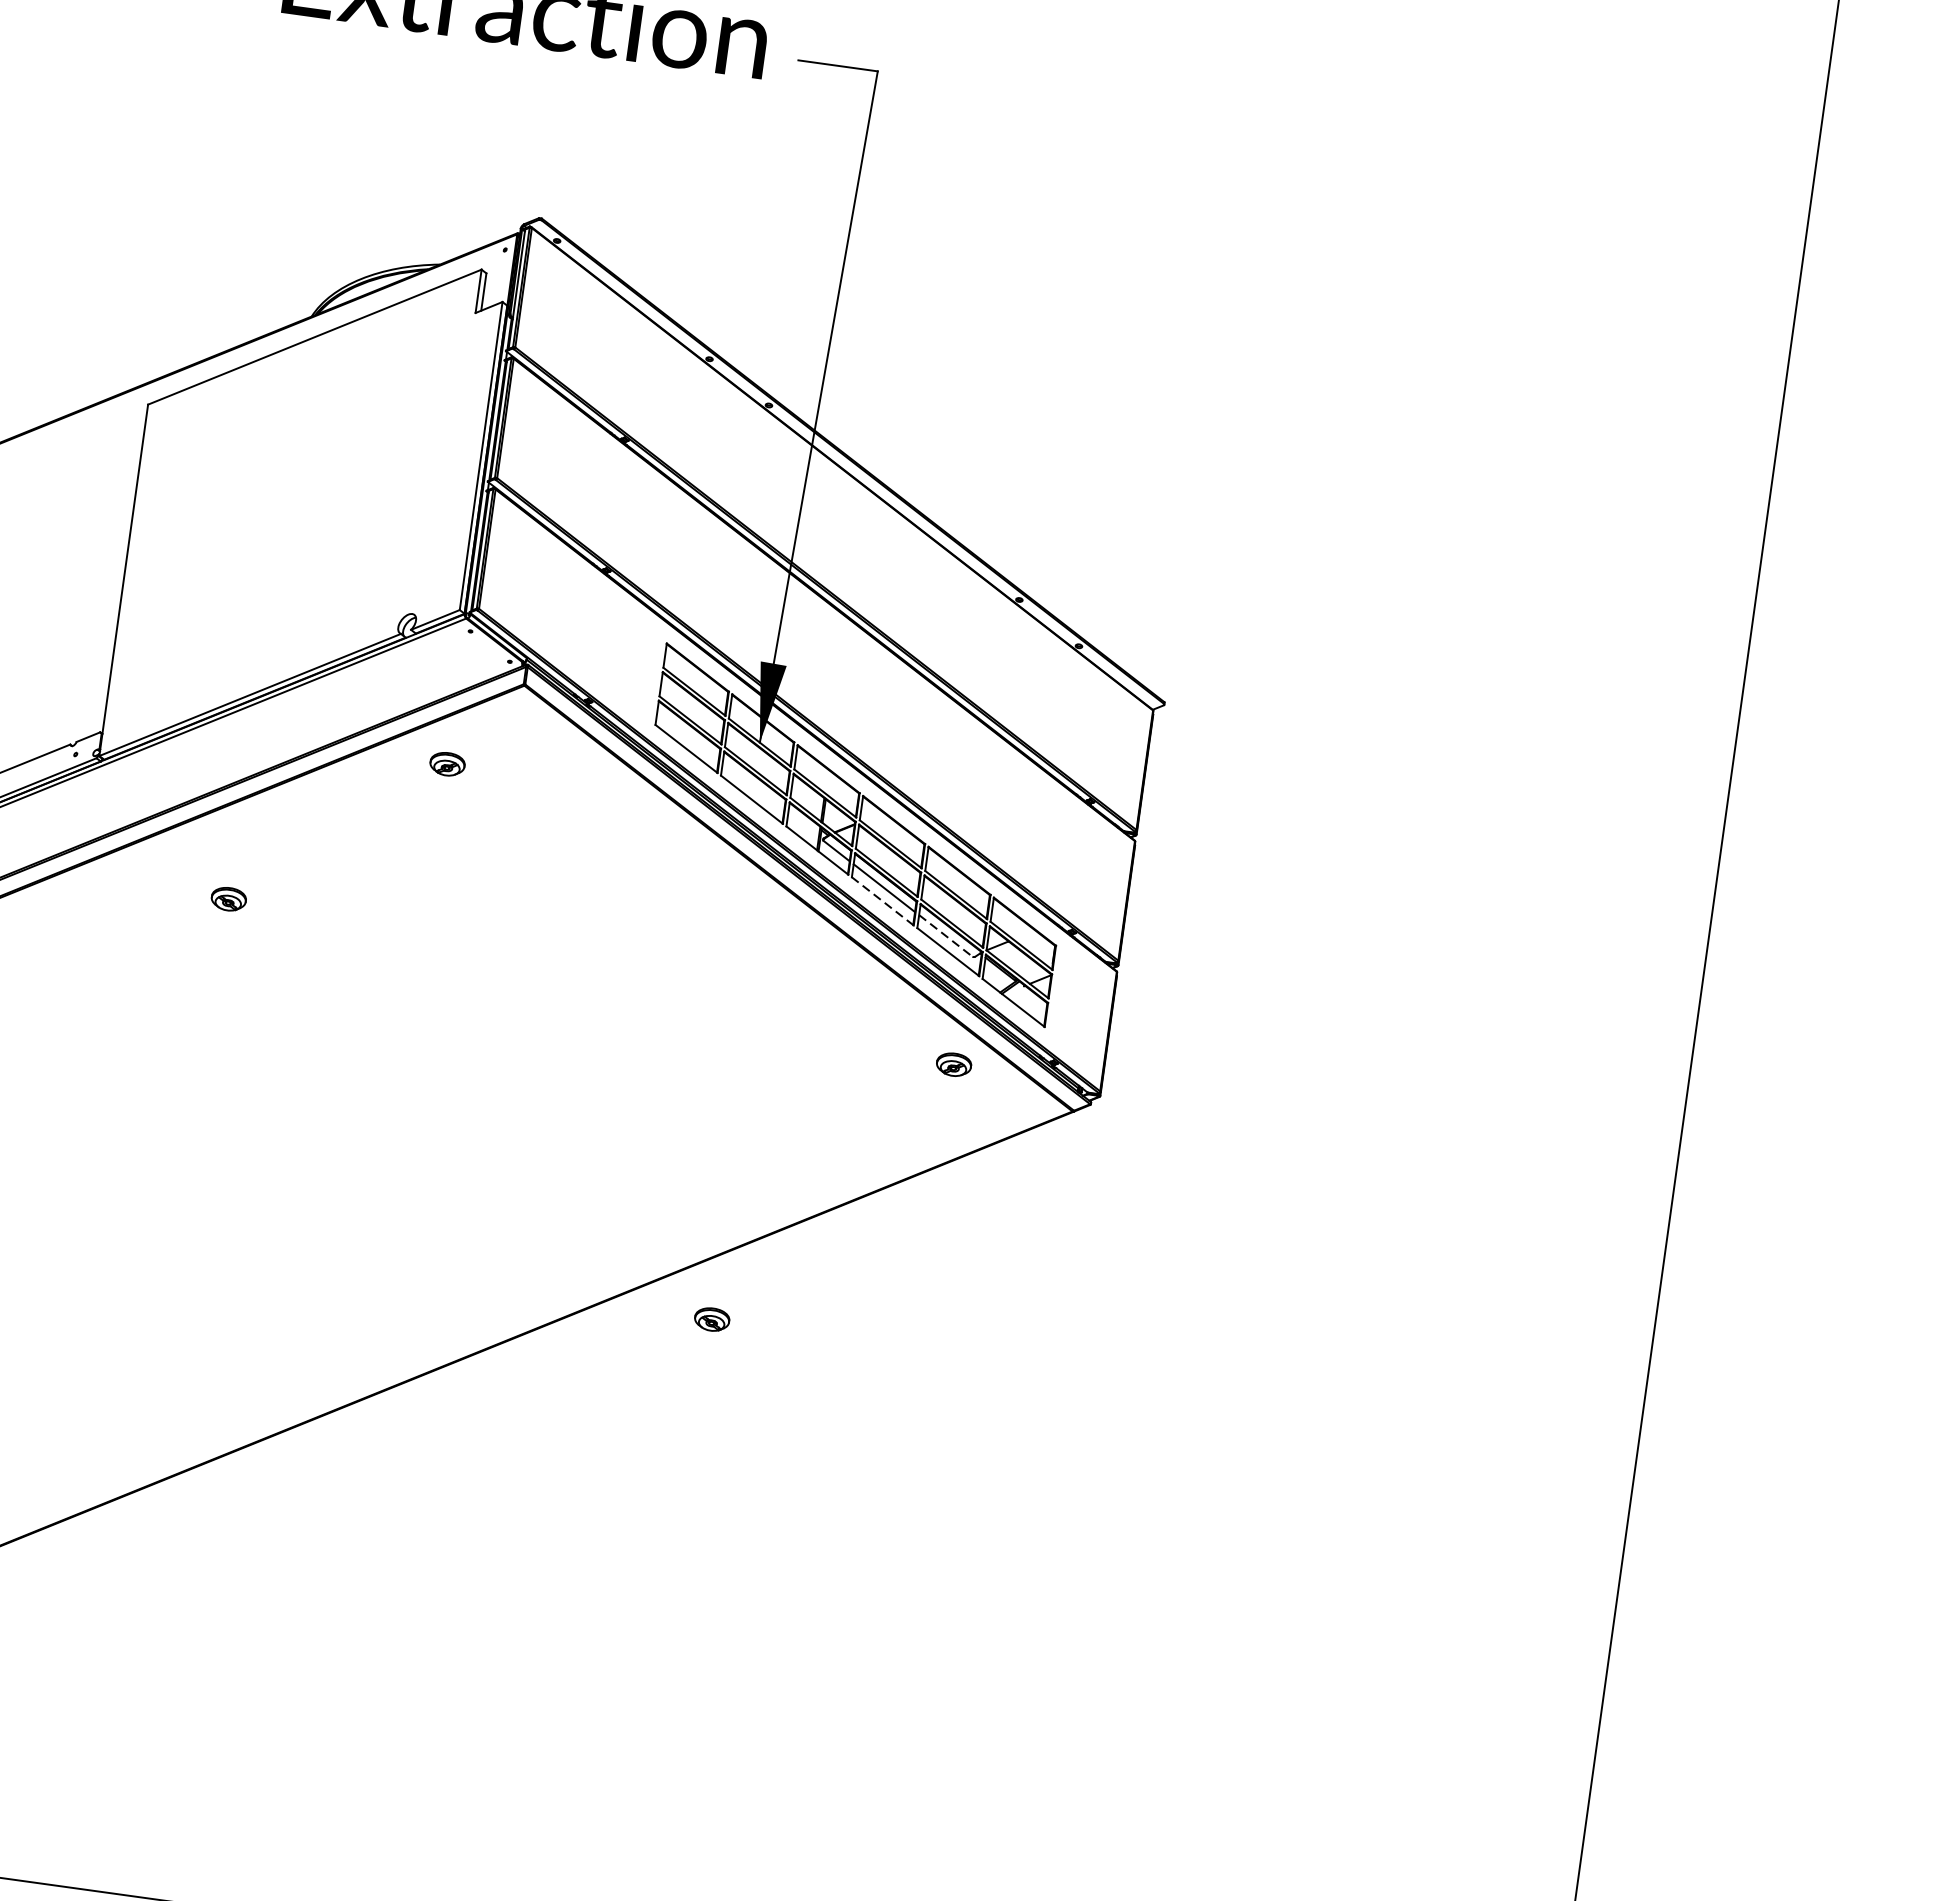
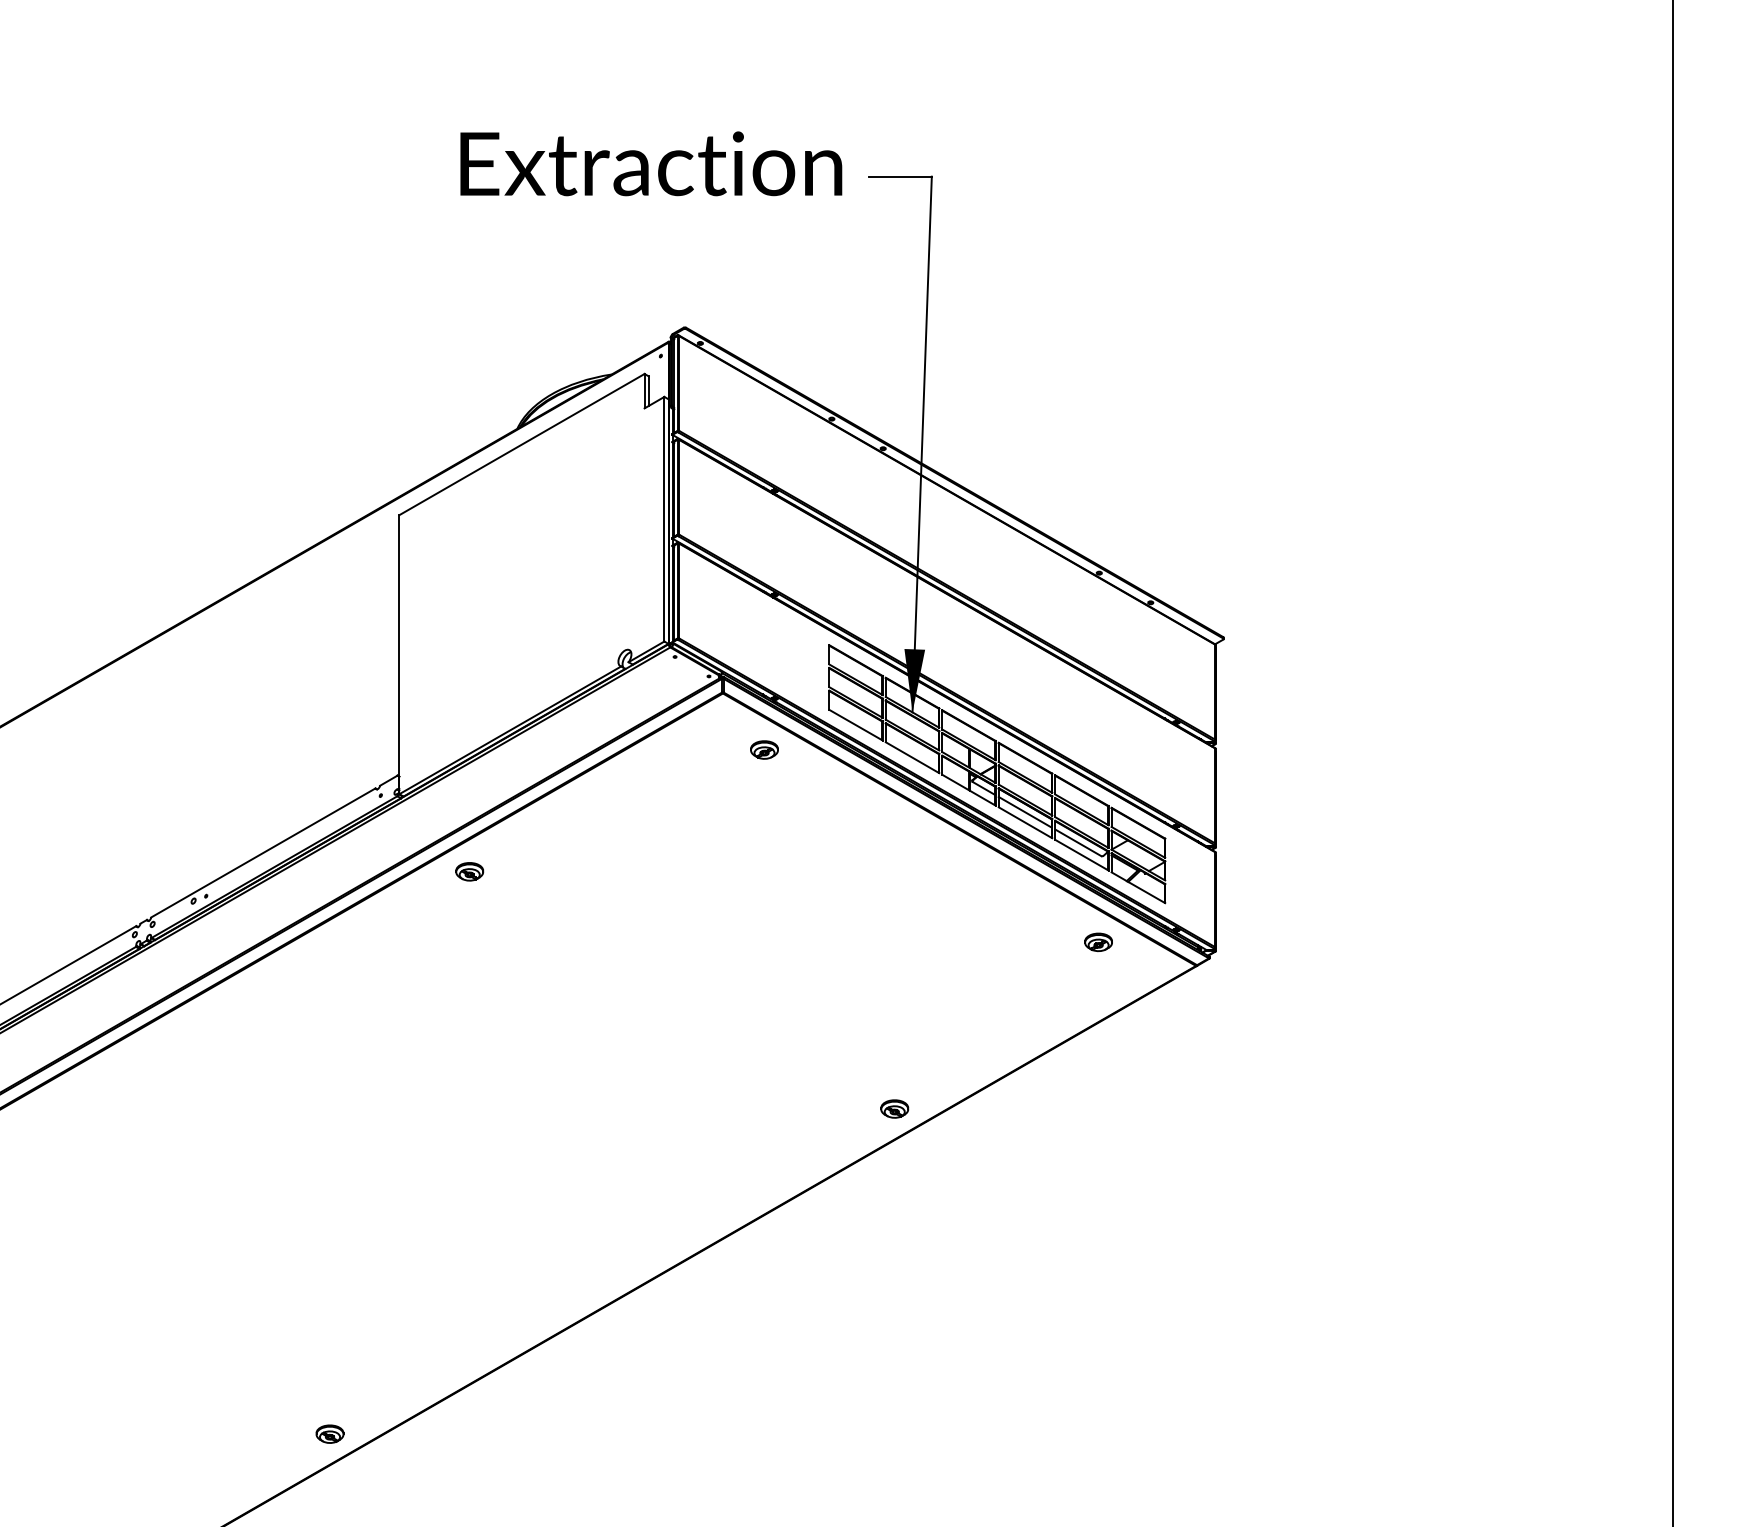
part: (447, 763) -> (764, 749), moved
part: (228, 898) -> (469, 871), moved
line: (882, 901) -> (1025, 822), dashed -> solid
line: (946, 935) -> (1078, 842), dashed -> solid
part: (711, 1318) -> (894, 1108), moved

